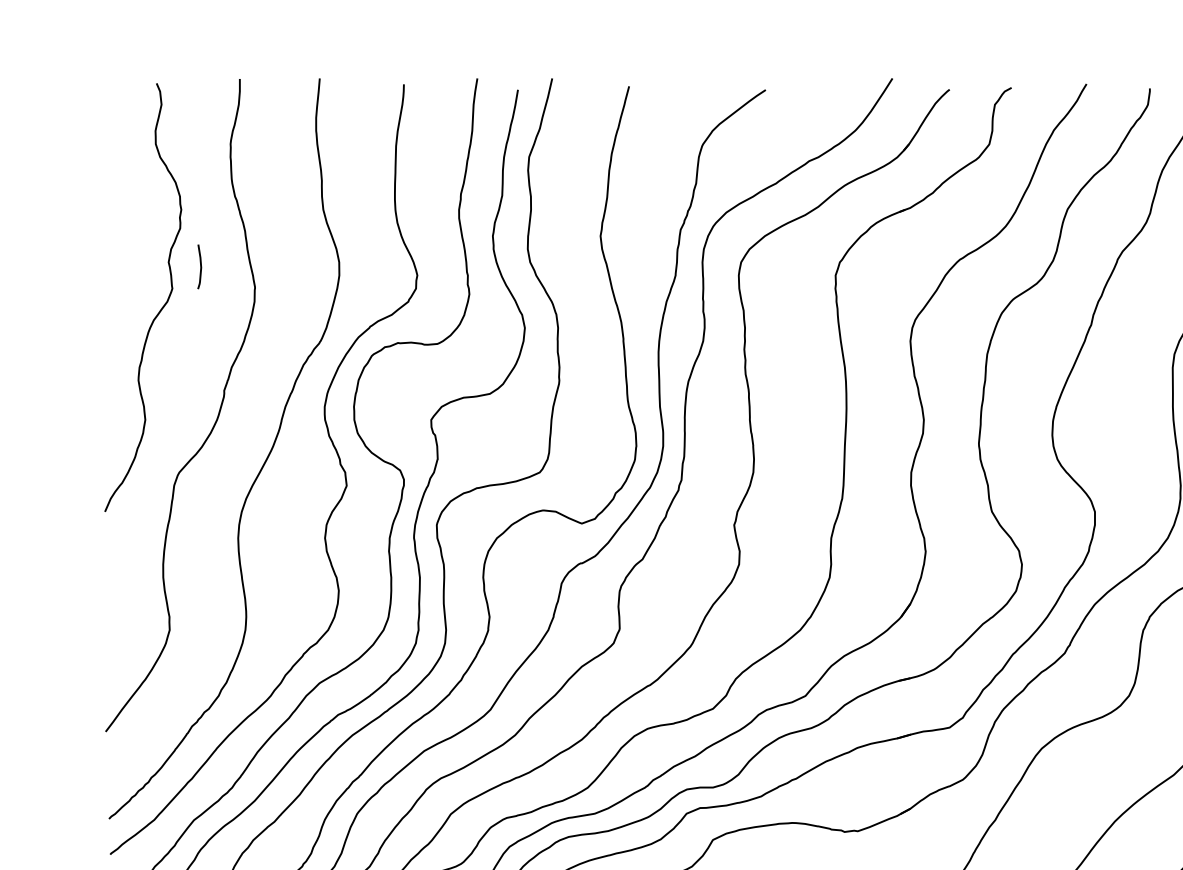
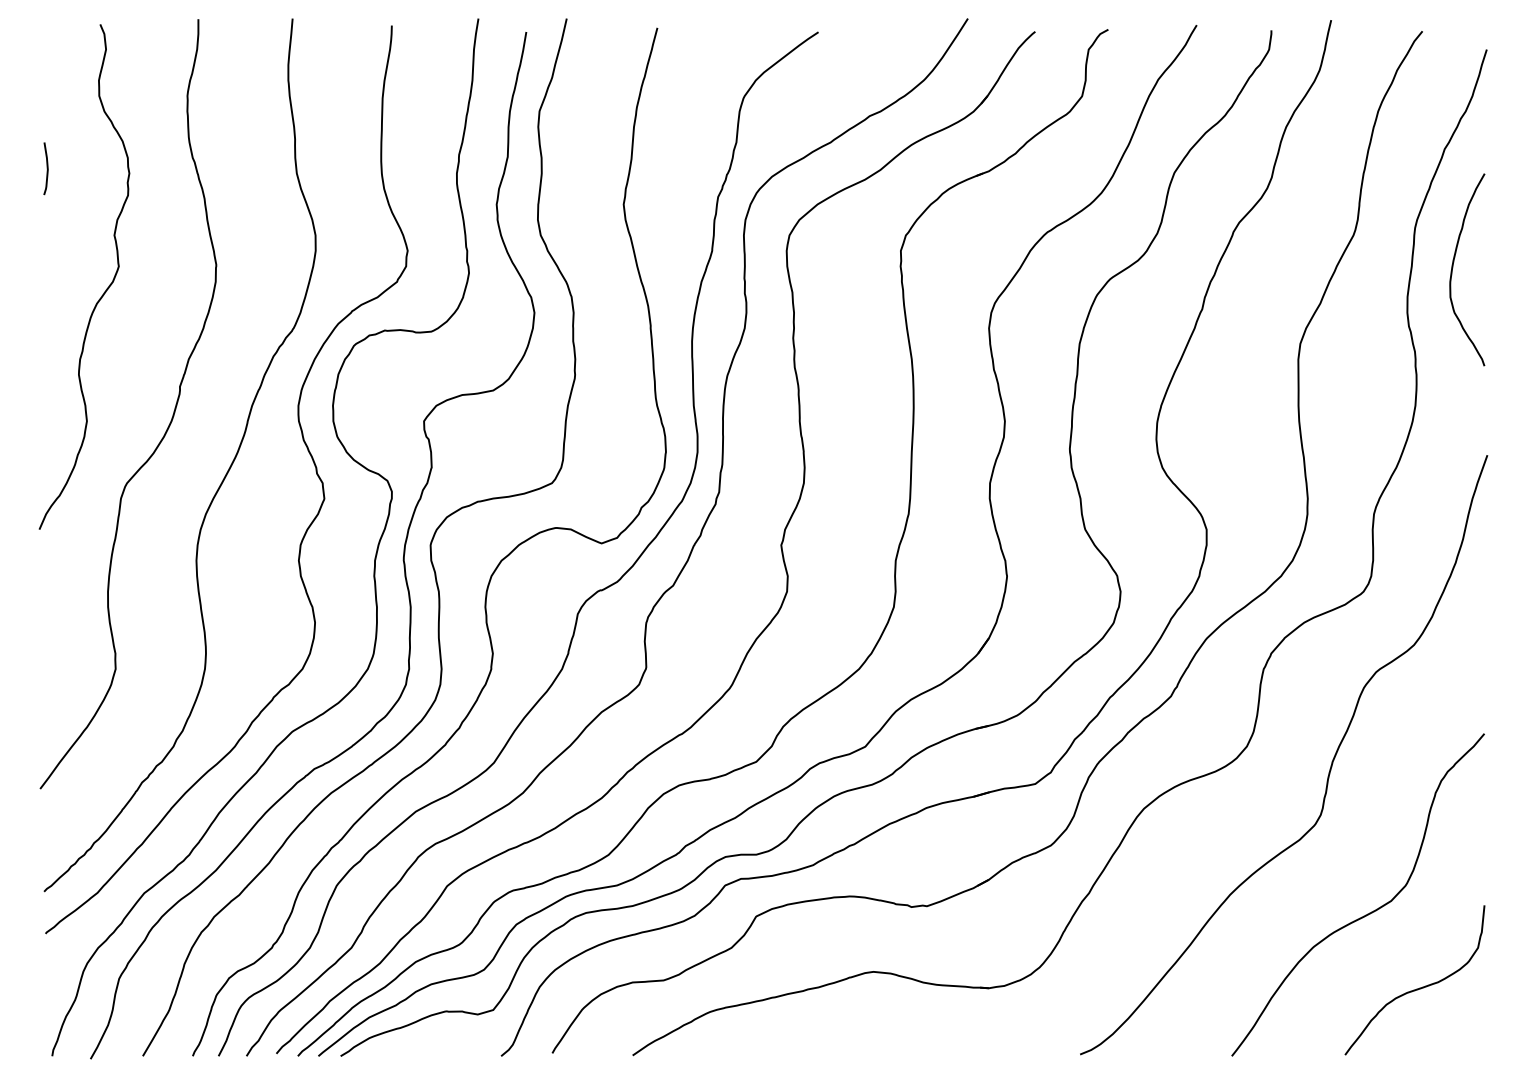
curve: (200, 266) -> (46, 168), moved

